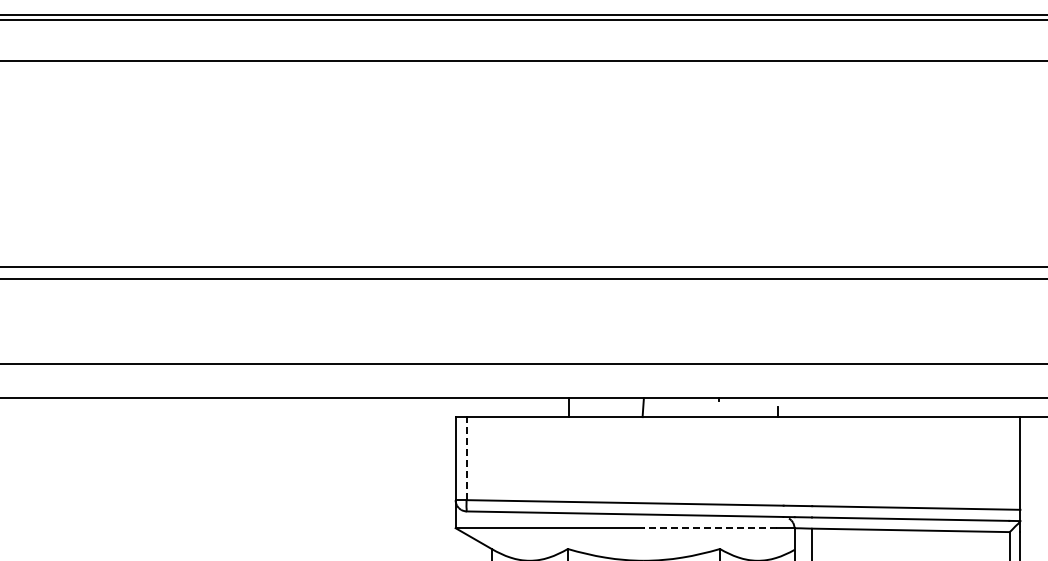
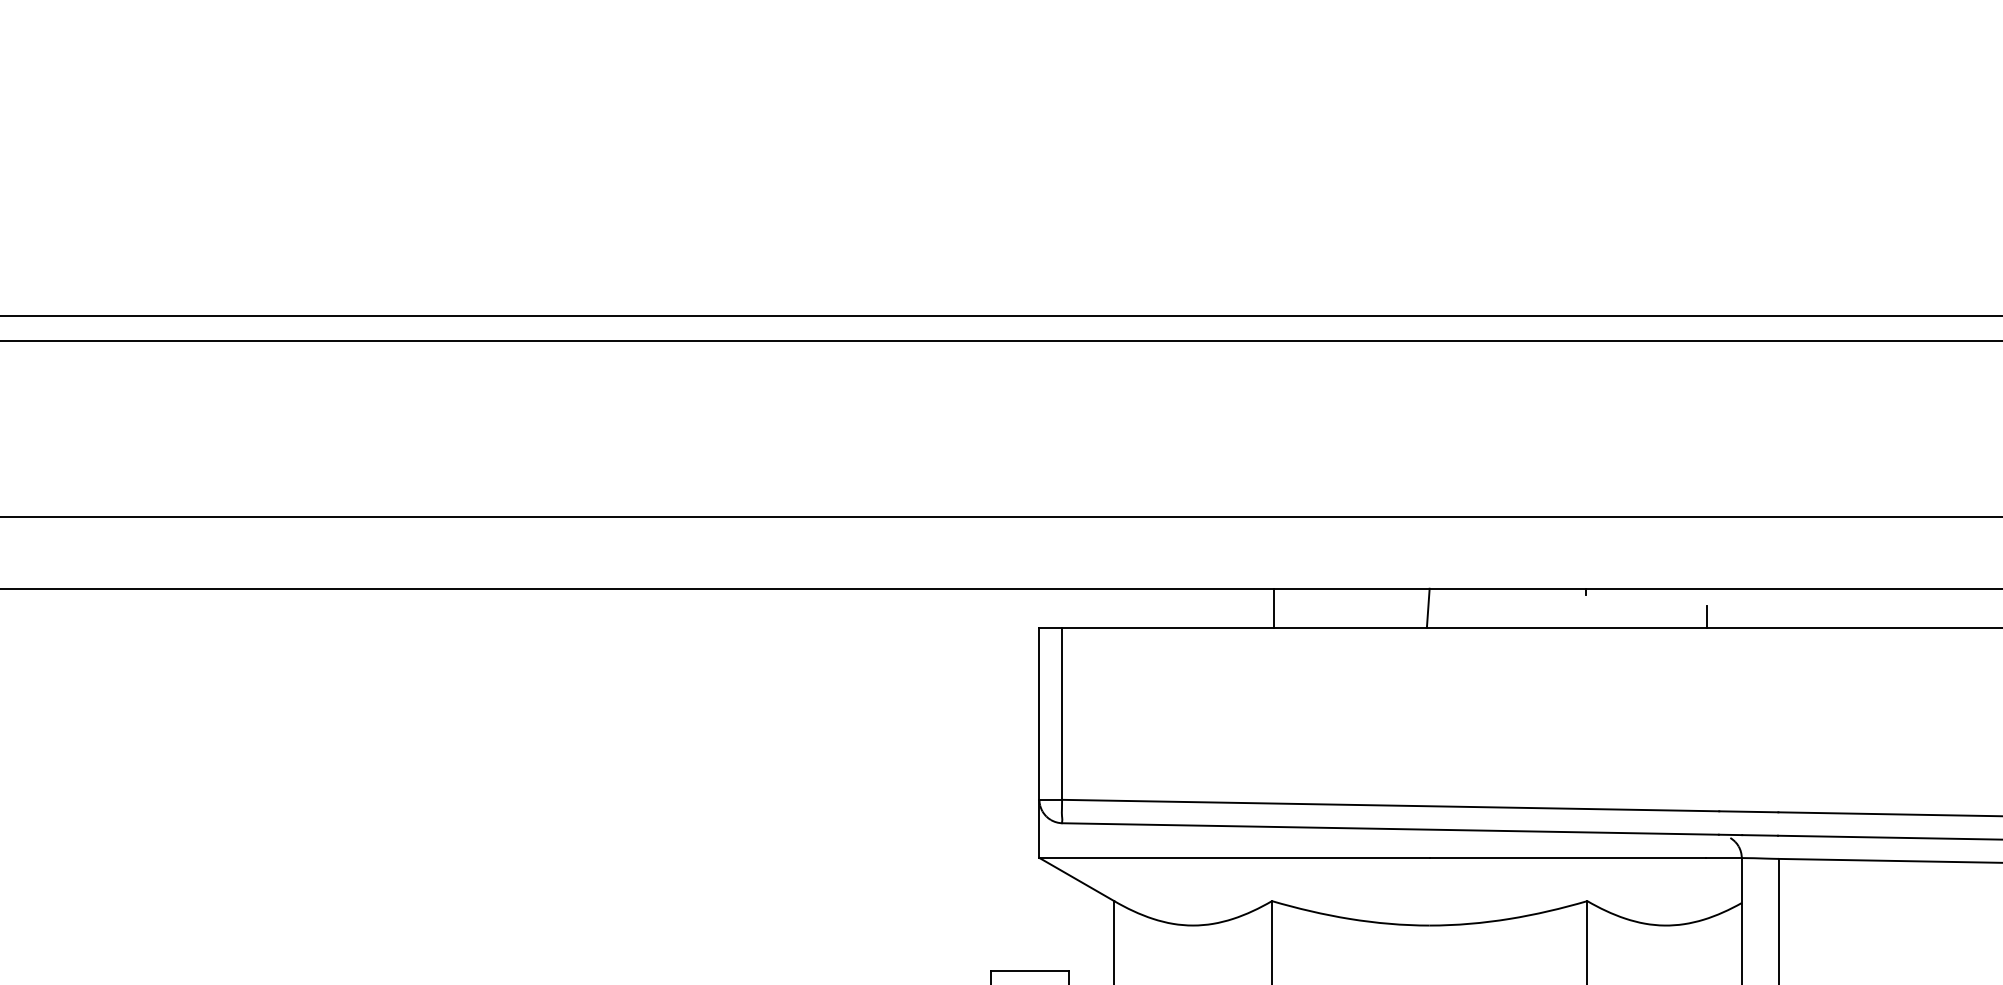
line: (466, 458) -> (1061, 713), dashed -> solid
line: (710, 528) -> (1567, 858), dashed -> solid

